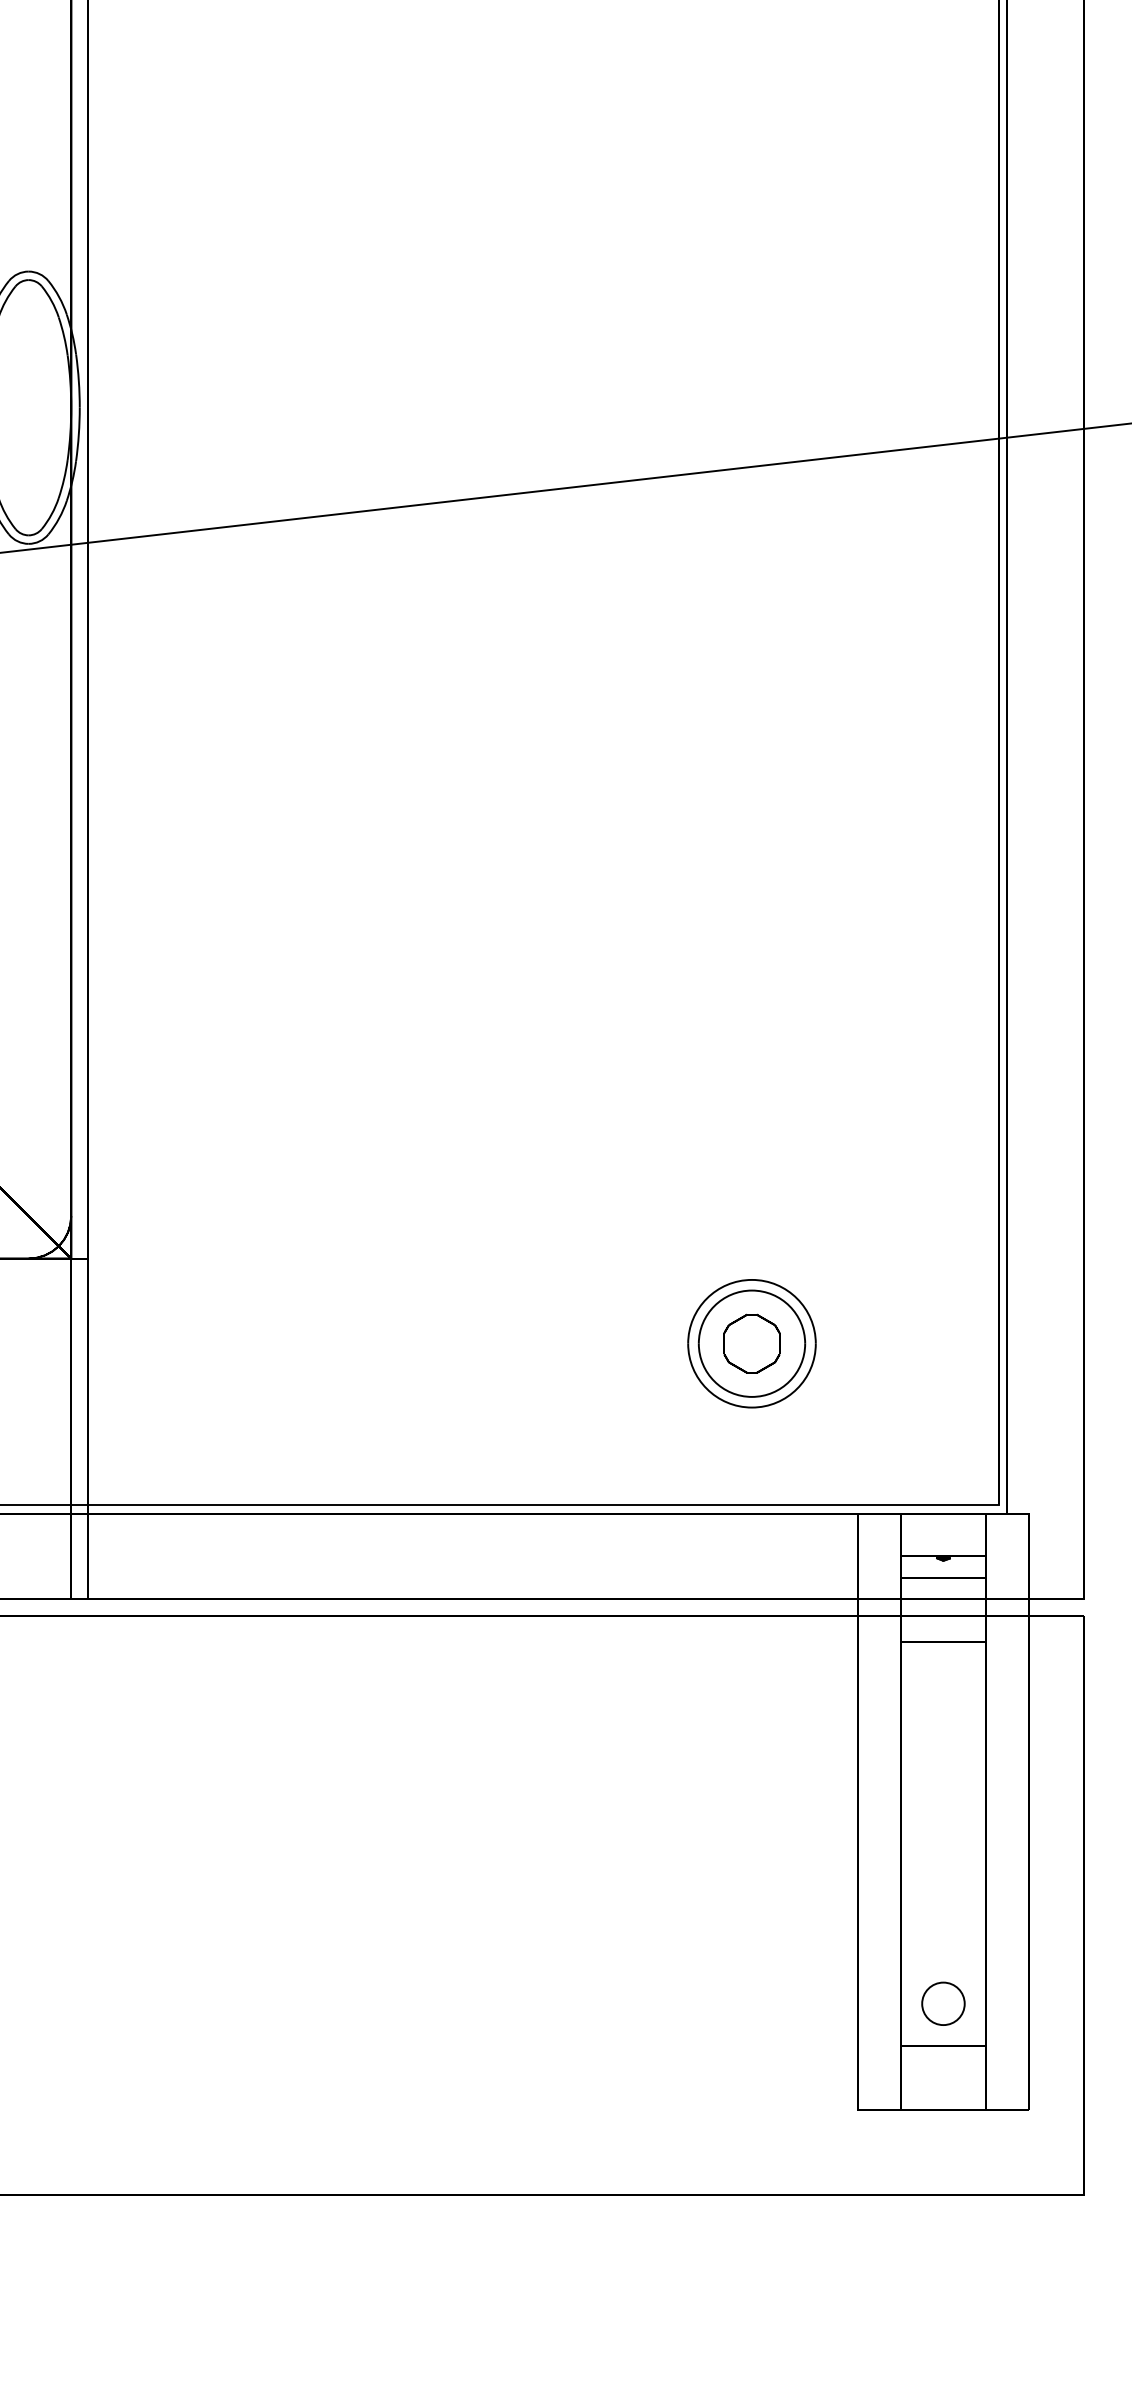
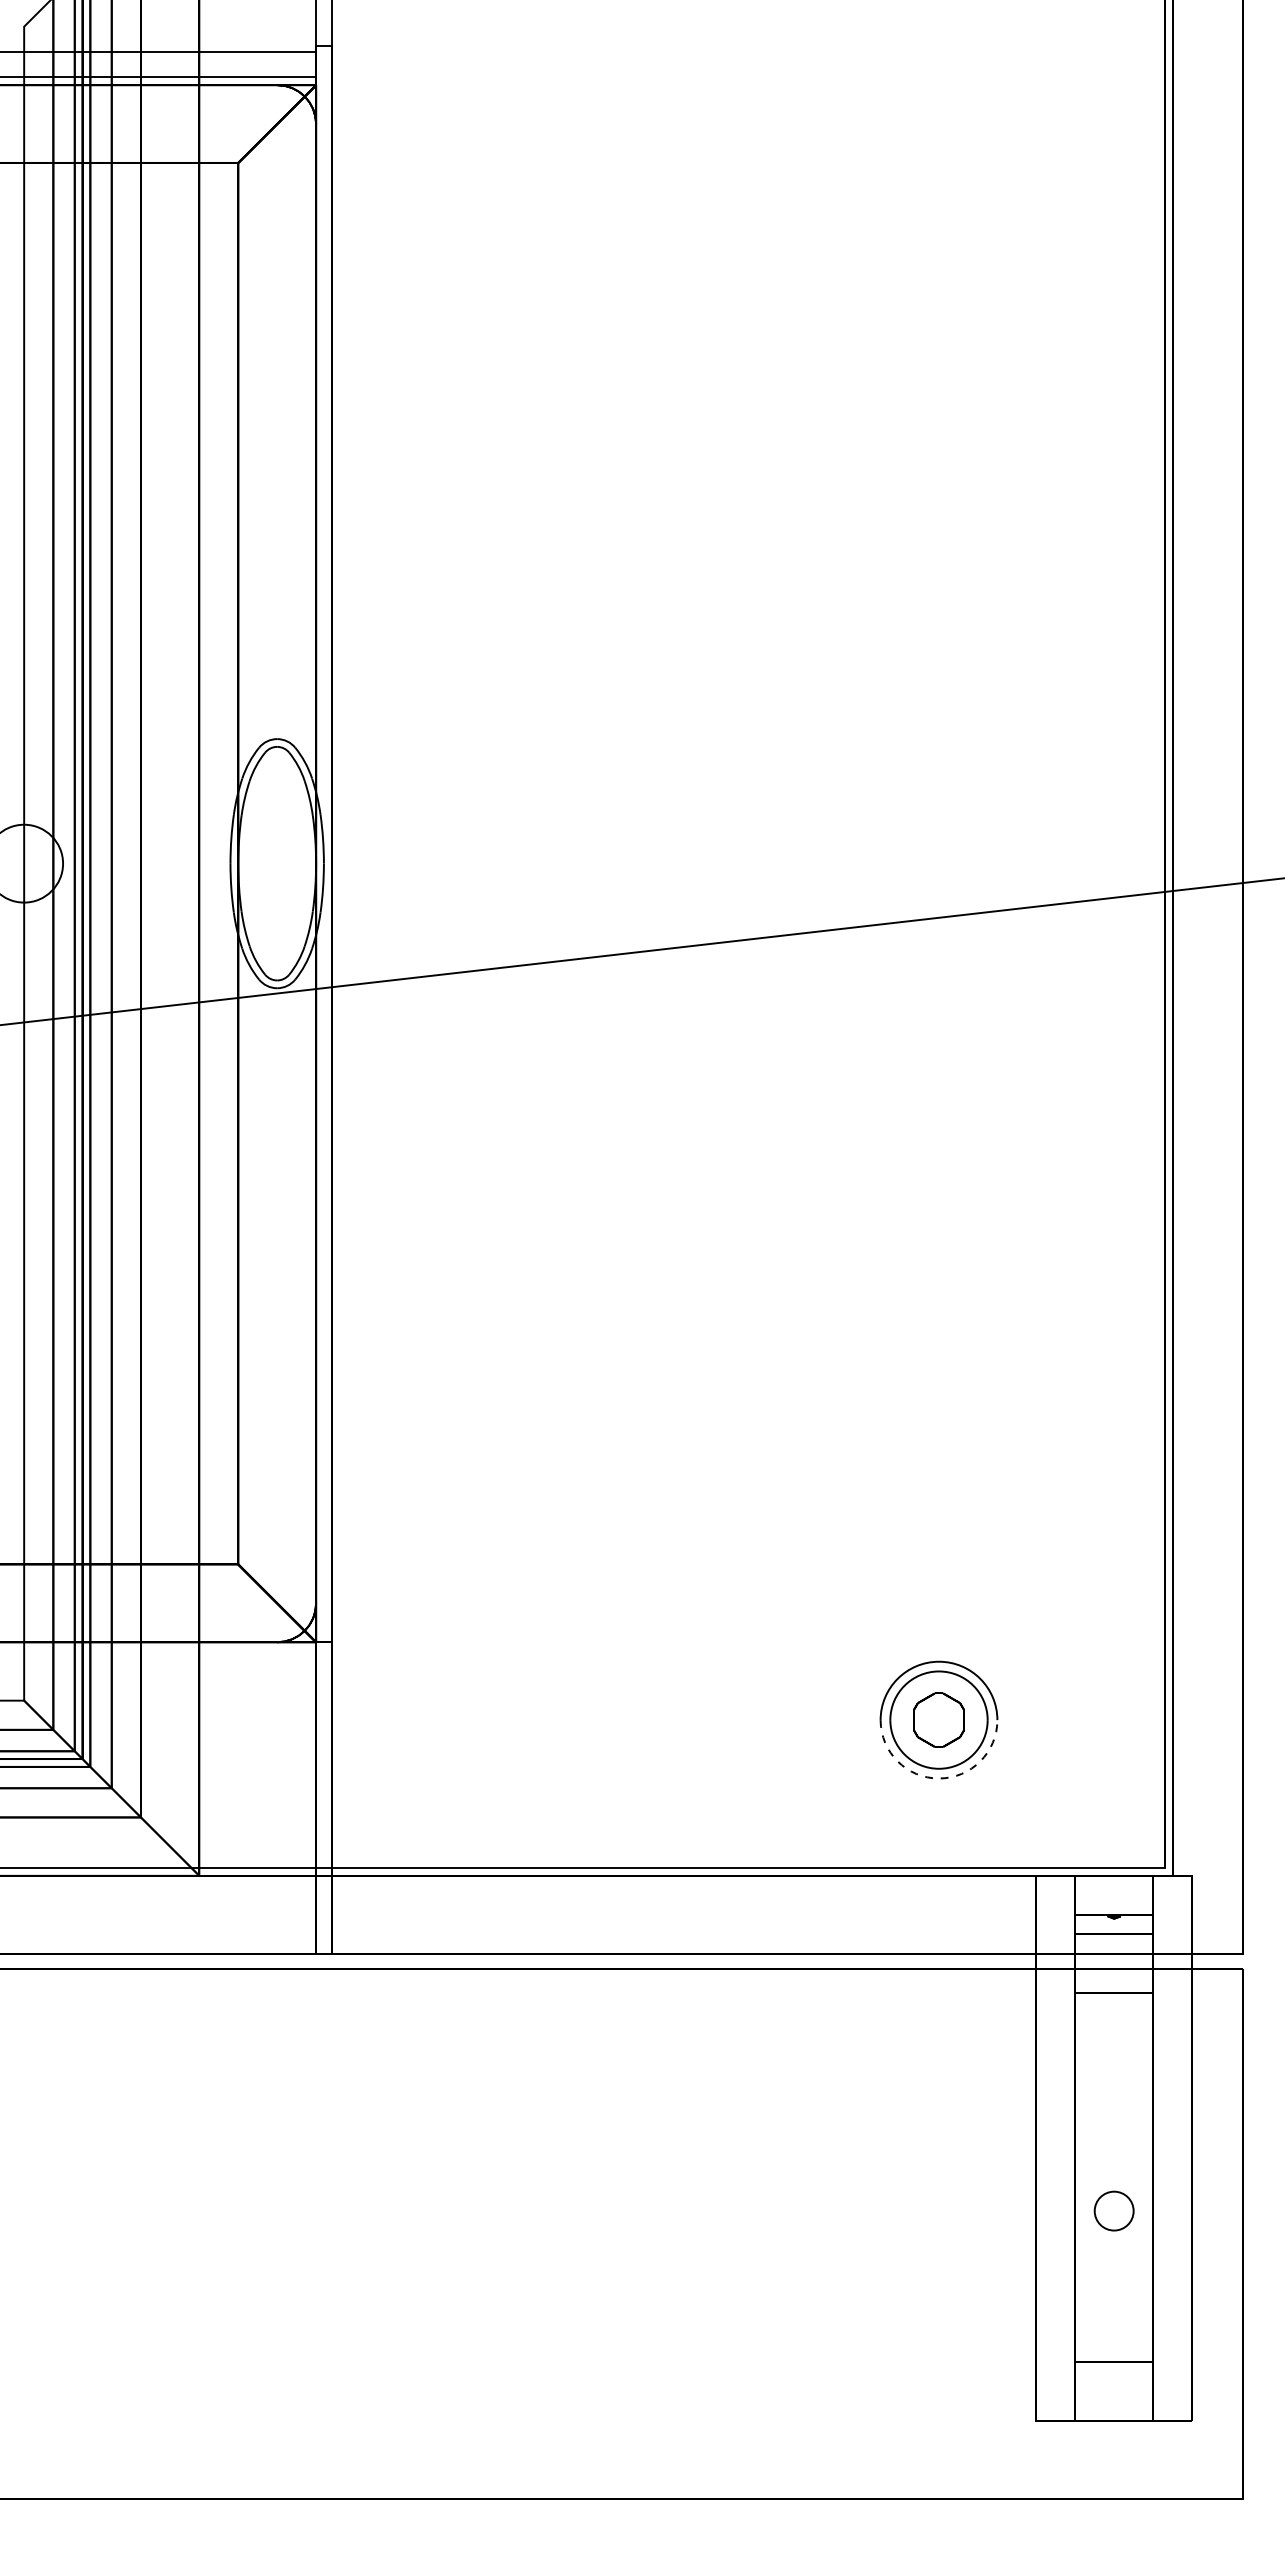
arc: (752, 1407) -> (939, 1778), solid -> dashed
circle: (942, 2003) -> (1113, 2210), moved

